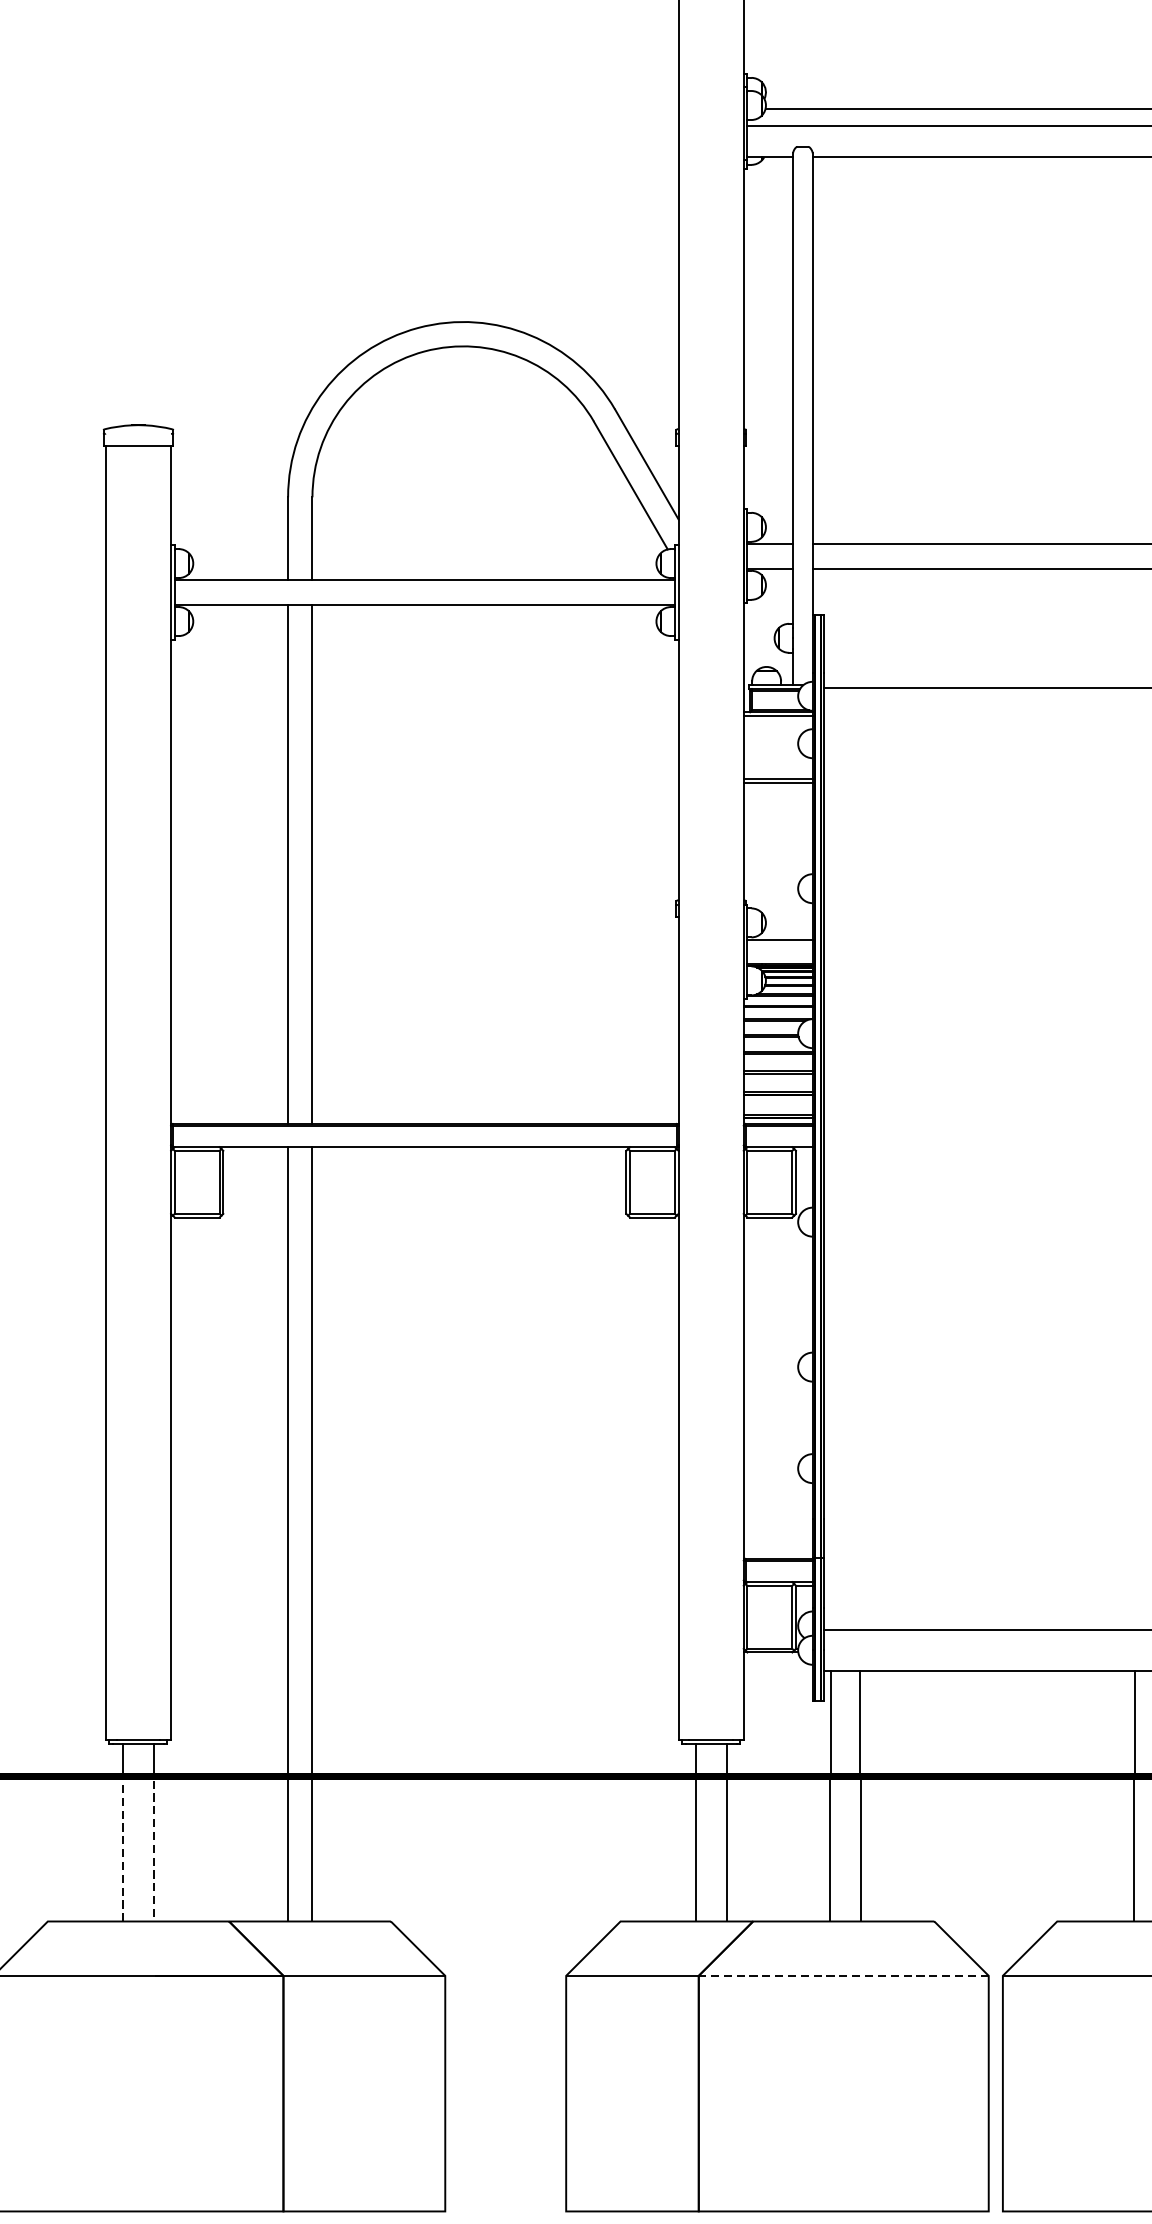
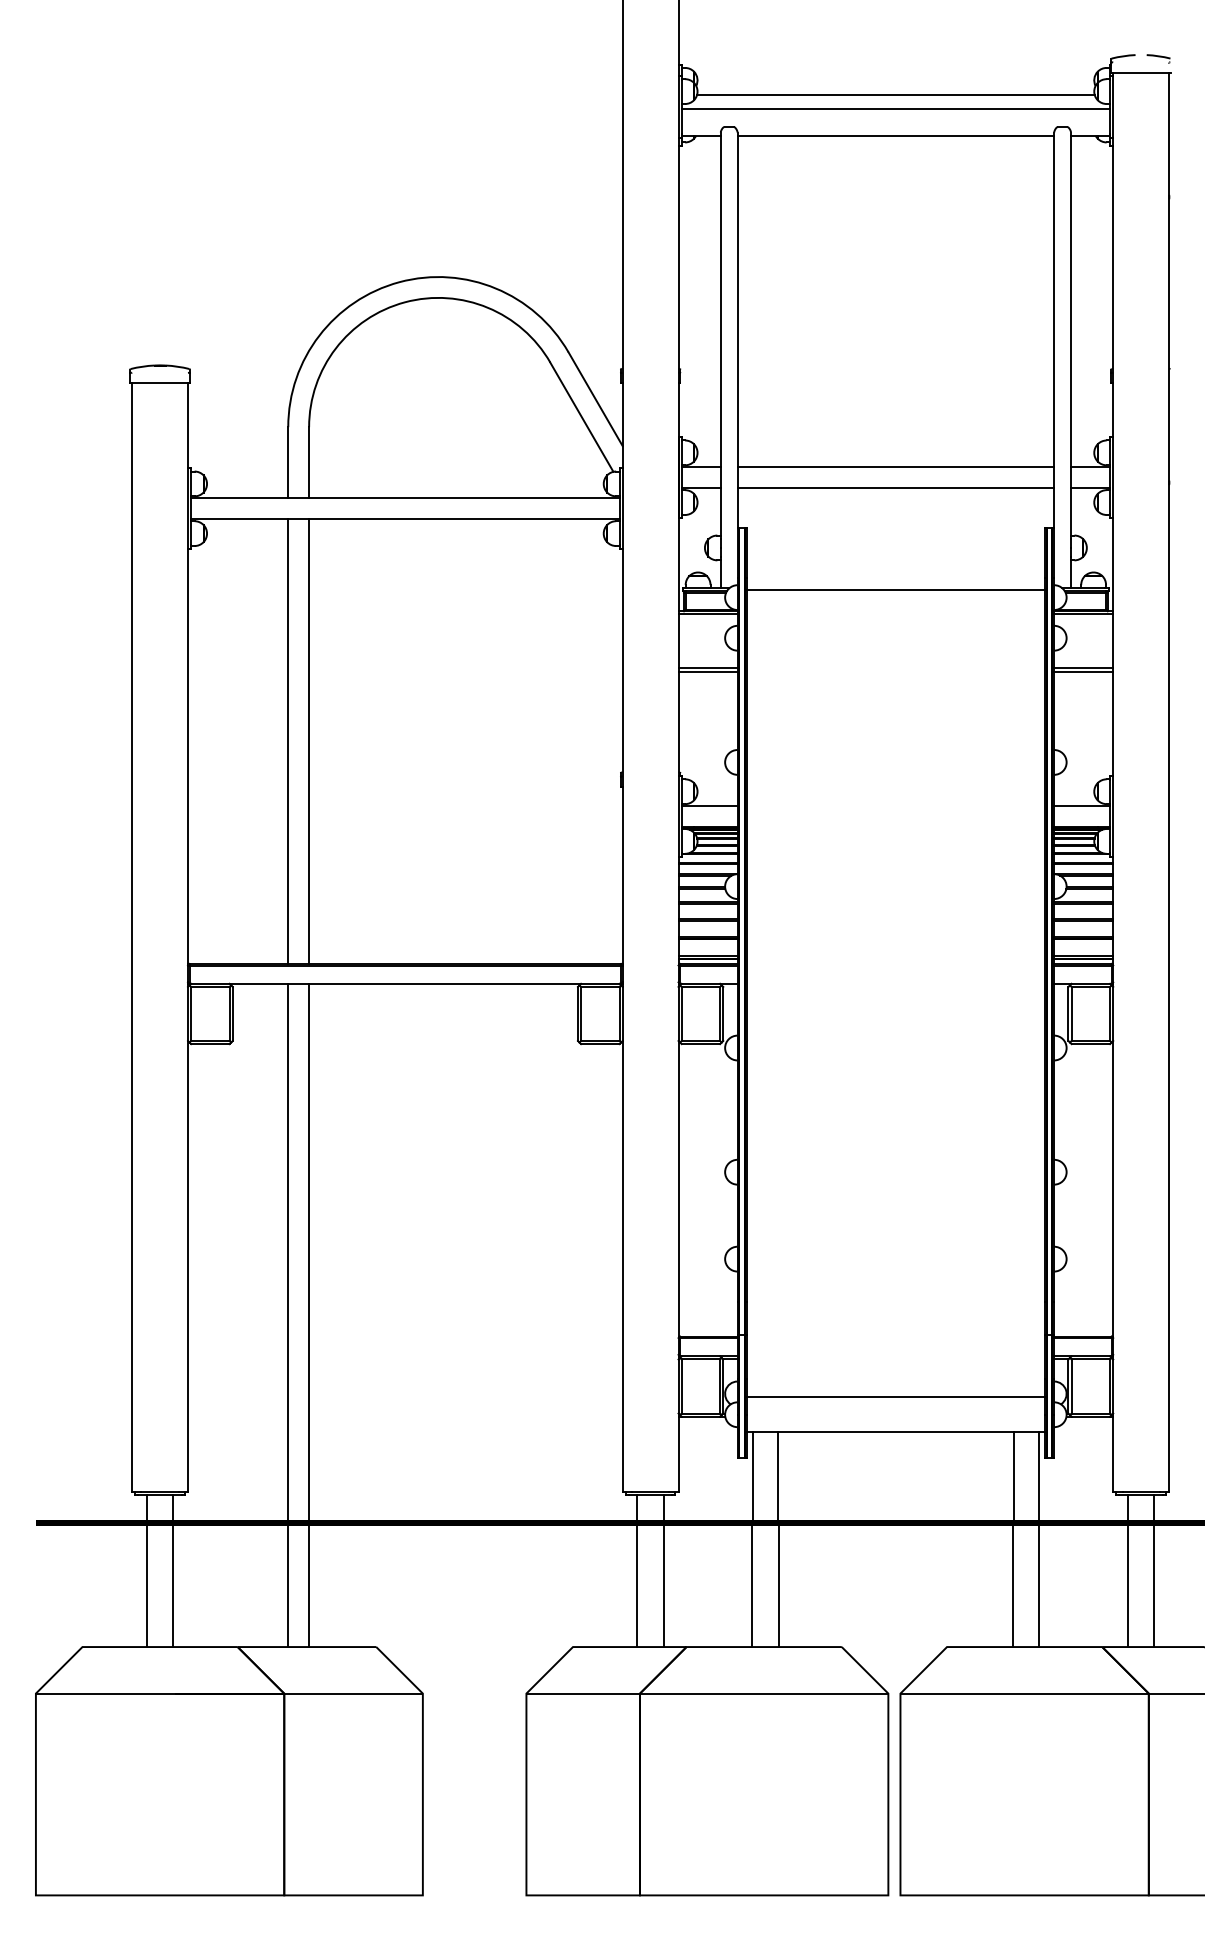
line: (138, 1776) -> (160, 1522), dashed -> solid
line: (842, 1975) -> (763, 1693), dashed -> solid

